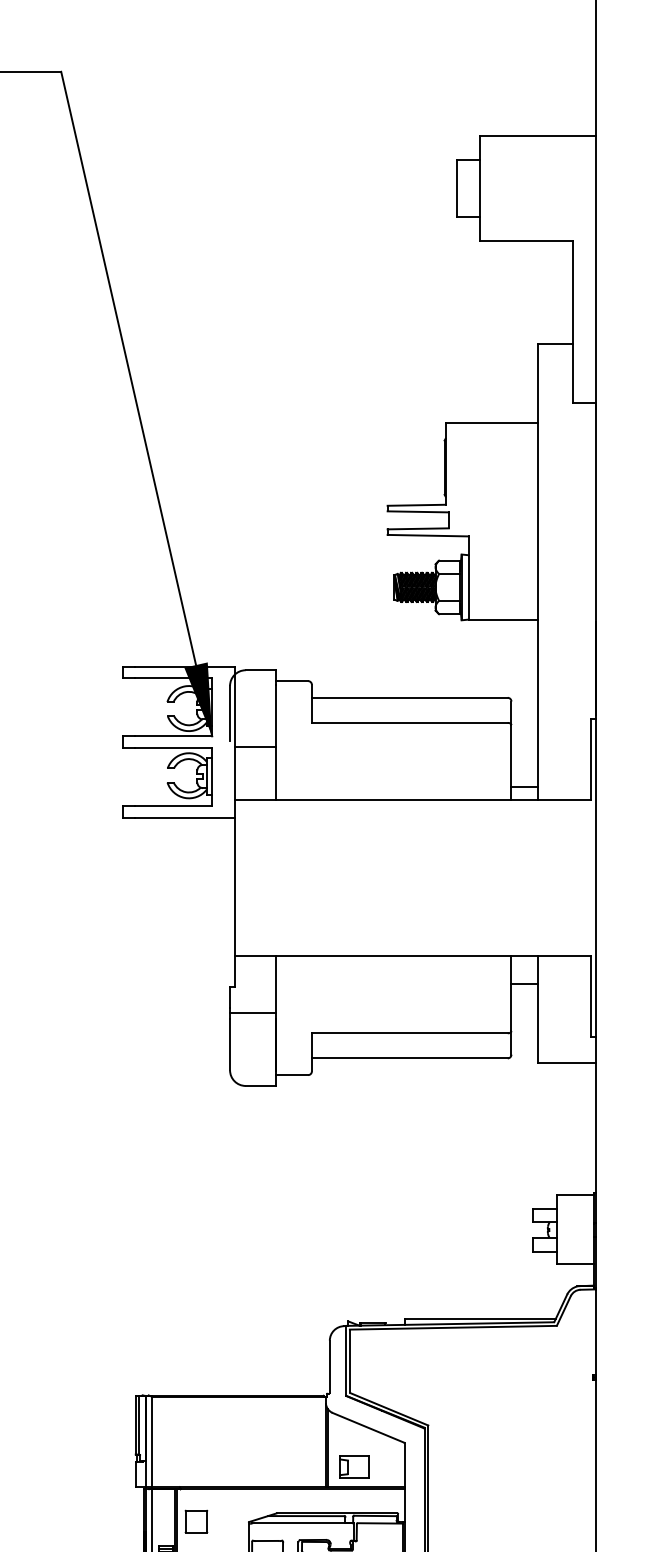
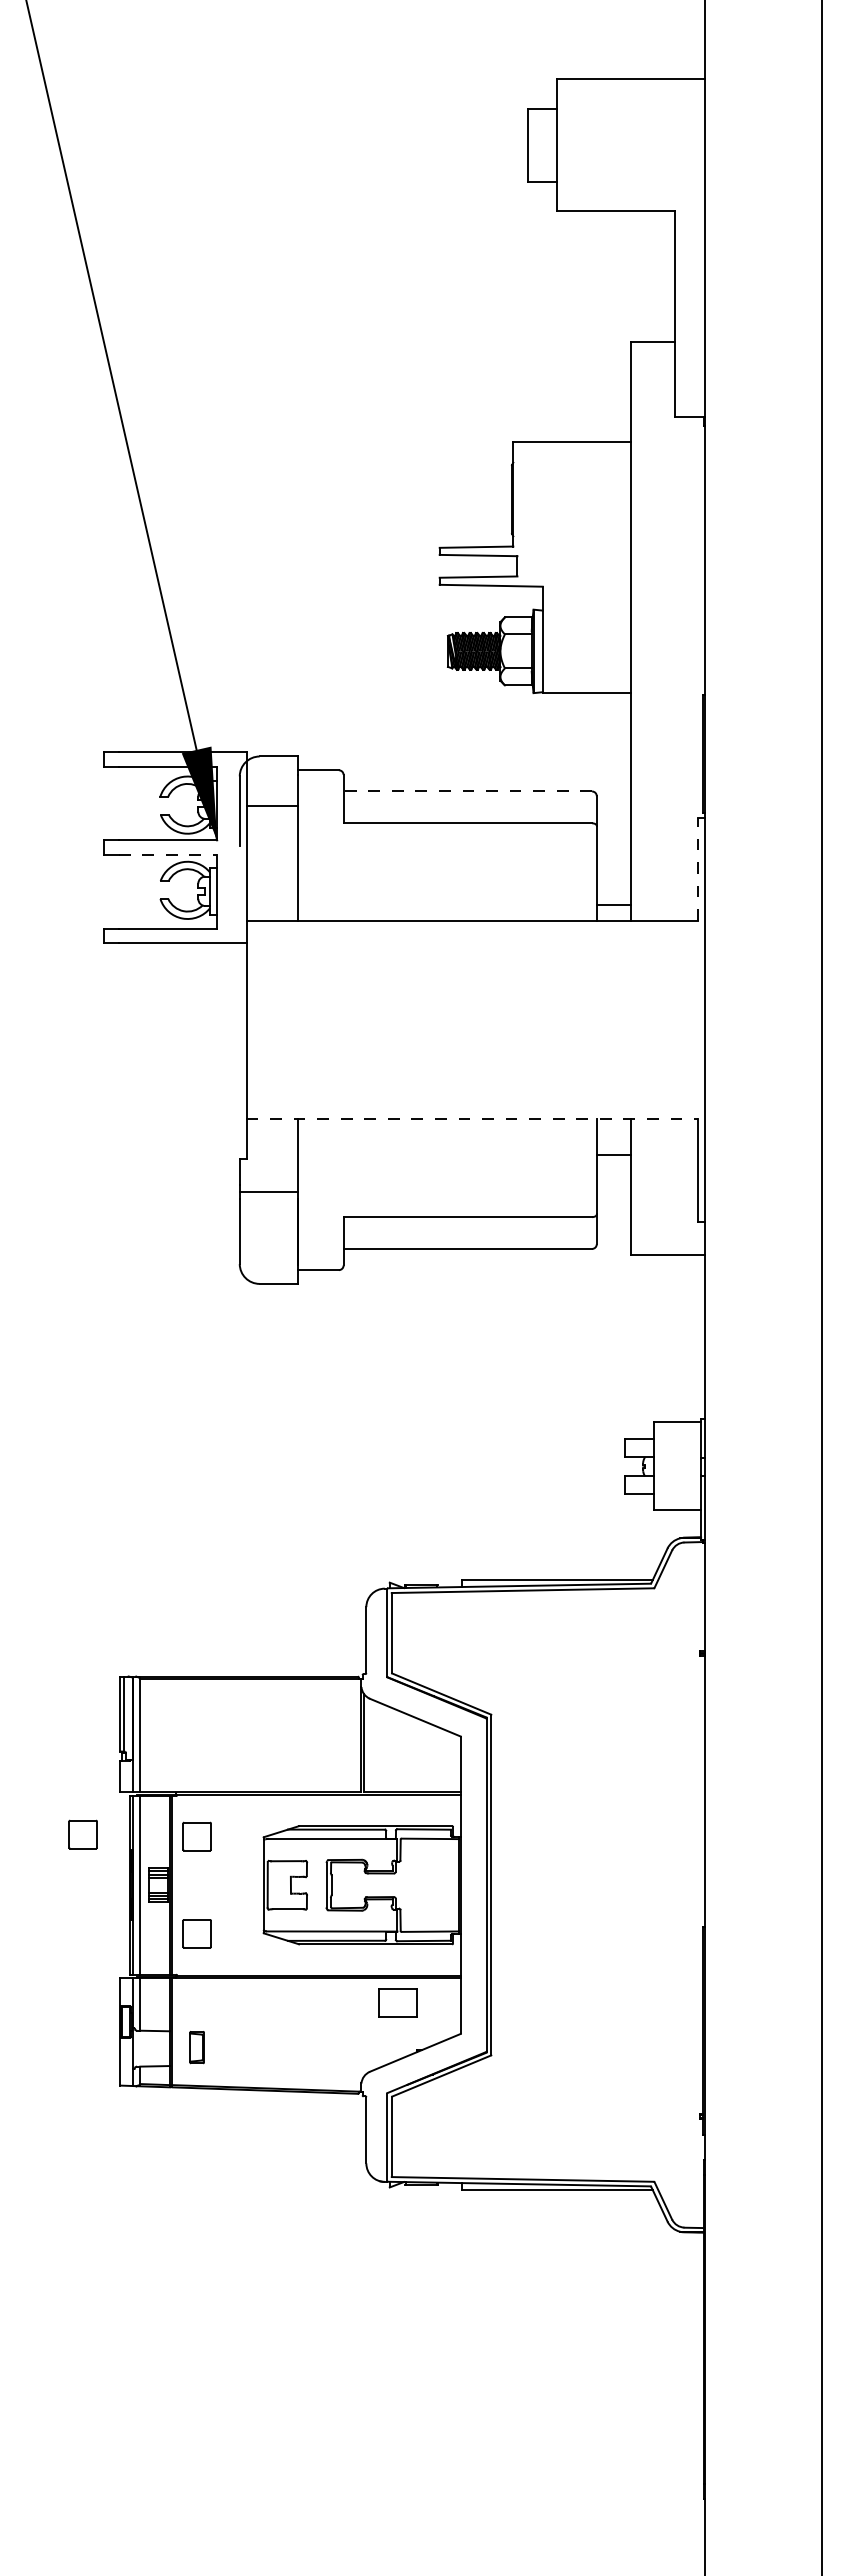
line: (409, 697) -> (467, 791), solid -> dashed
line: (255, 746) -> (271, 806), moved
line: (173, 748) -> (168, 855), solid -> dashed
line: (590, 759) -> (697, 869), solid -> dashed
line: (413, 956) -> (472, 1119), solid -> dashed
part: (354, 1467) -> (397, 1767), removed
part: (106, 1519) -> (82, 1834), added

